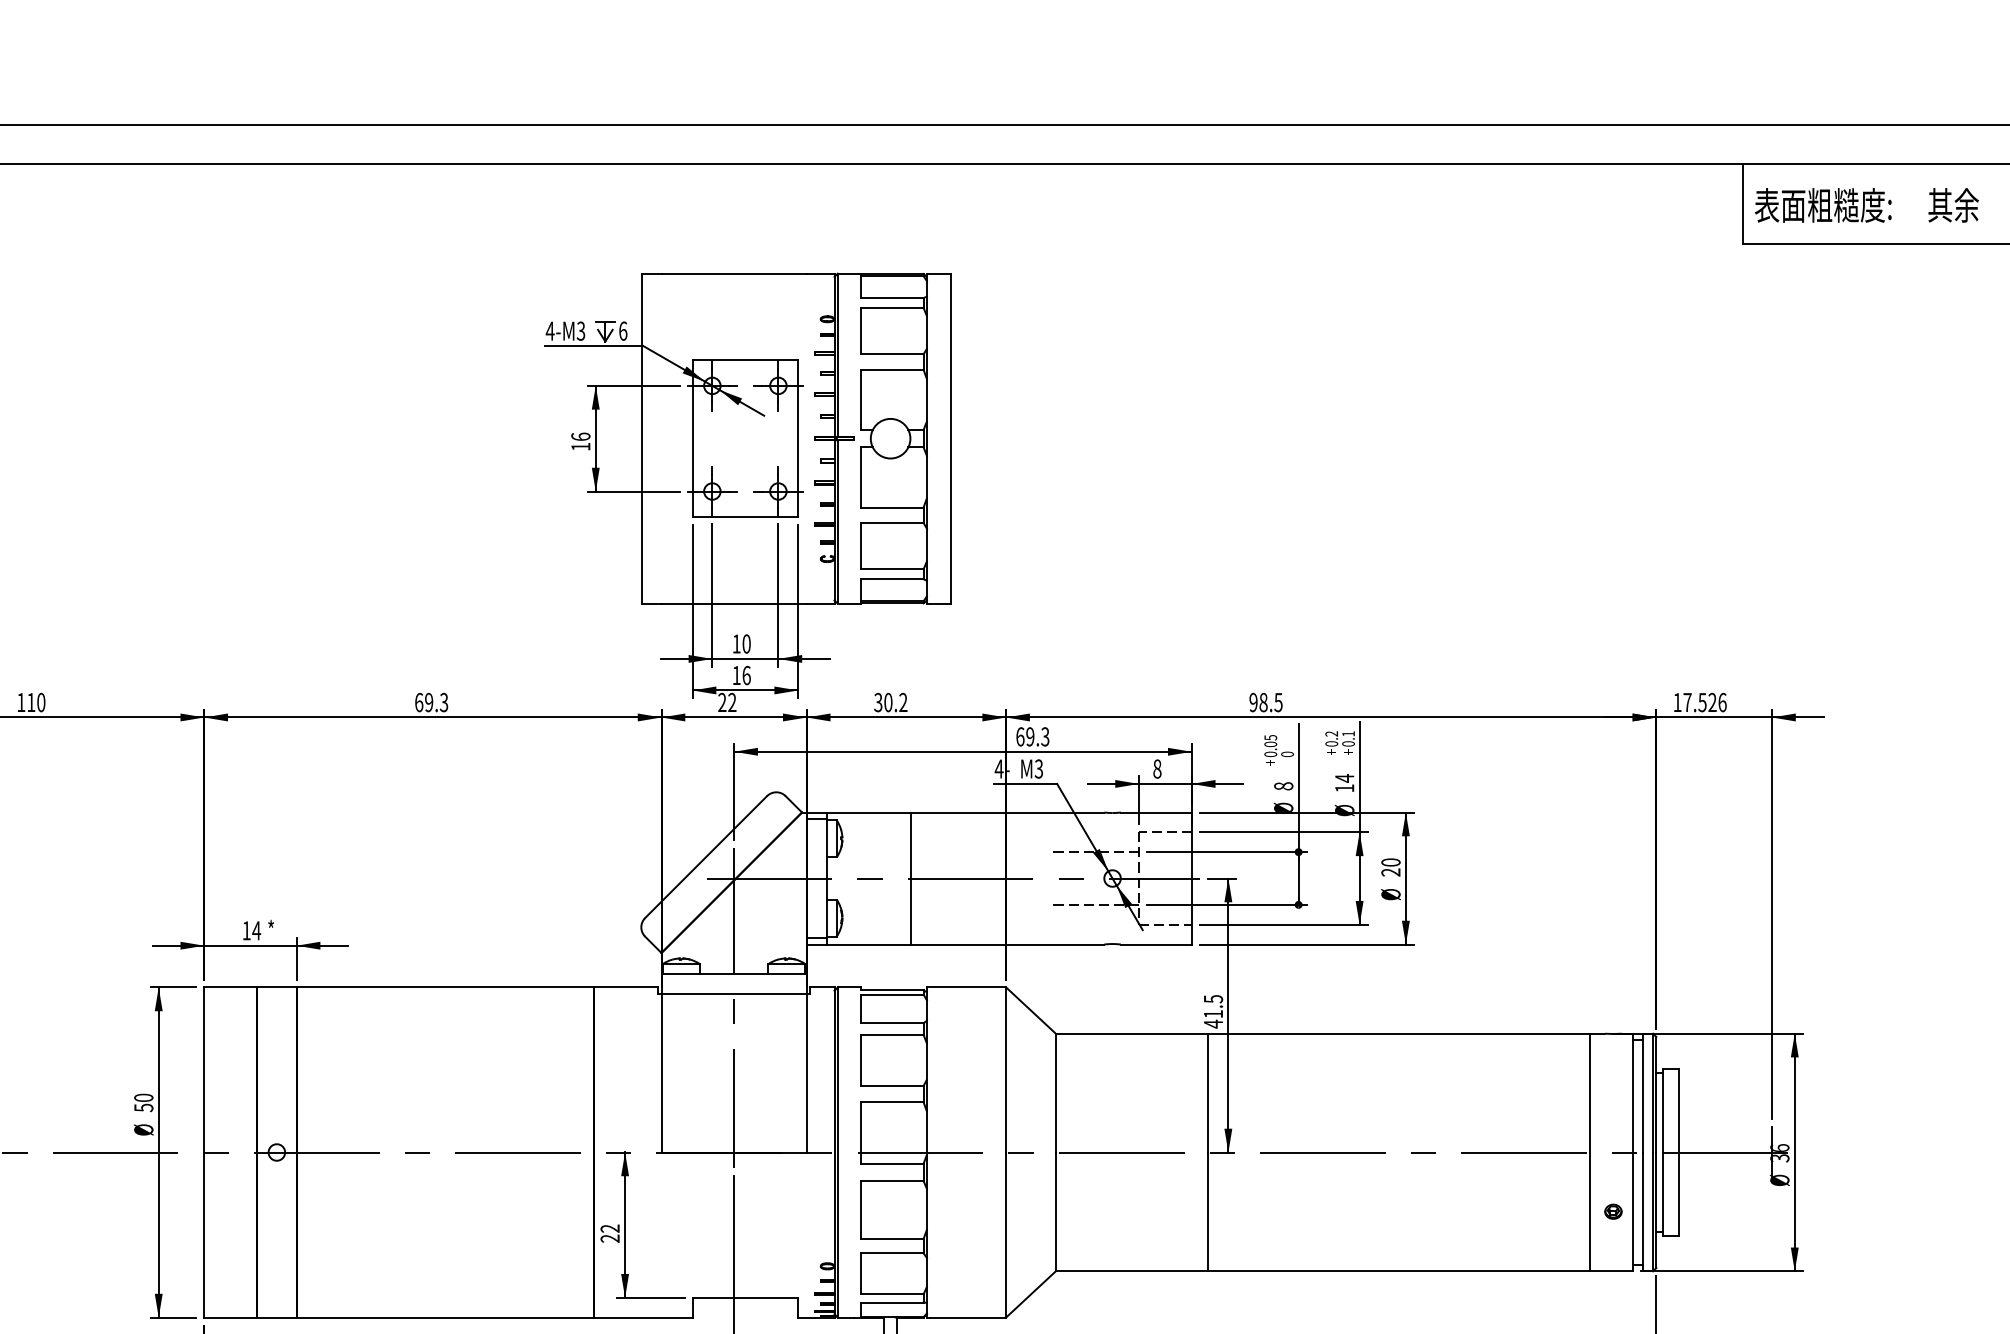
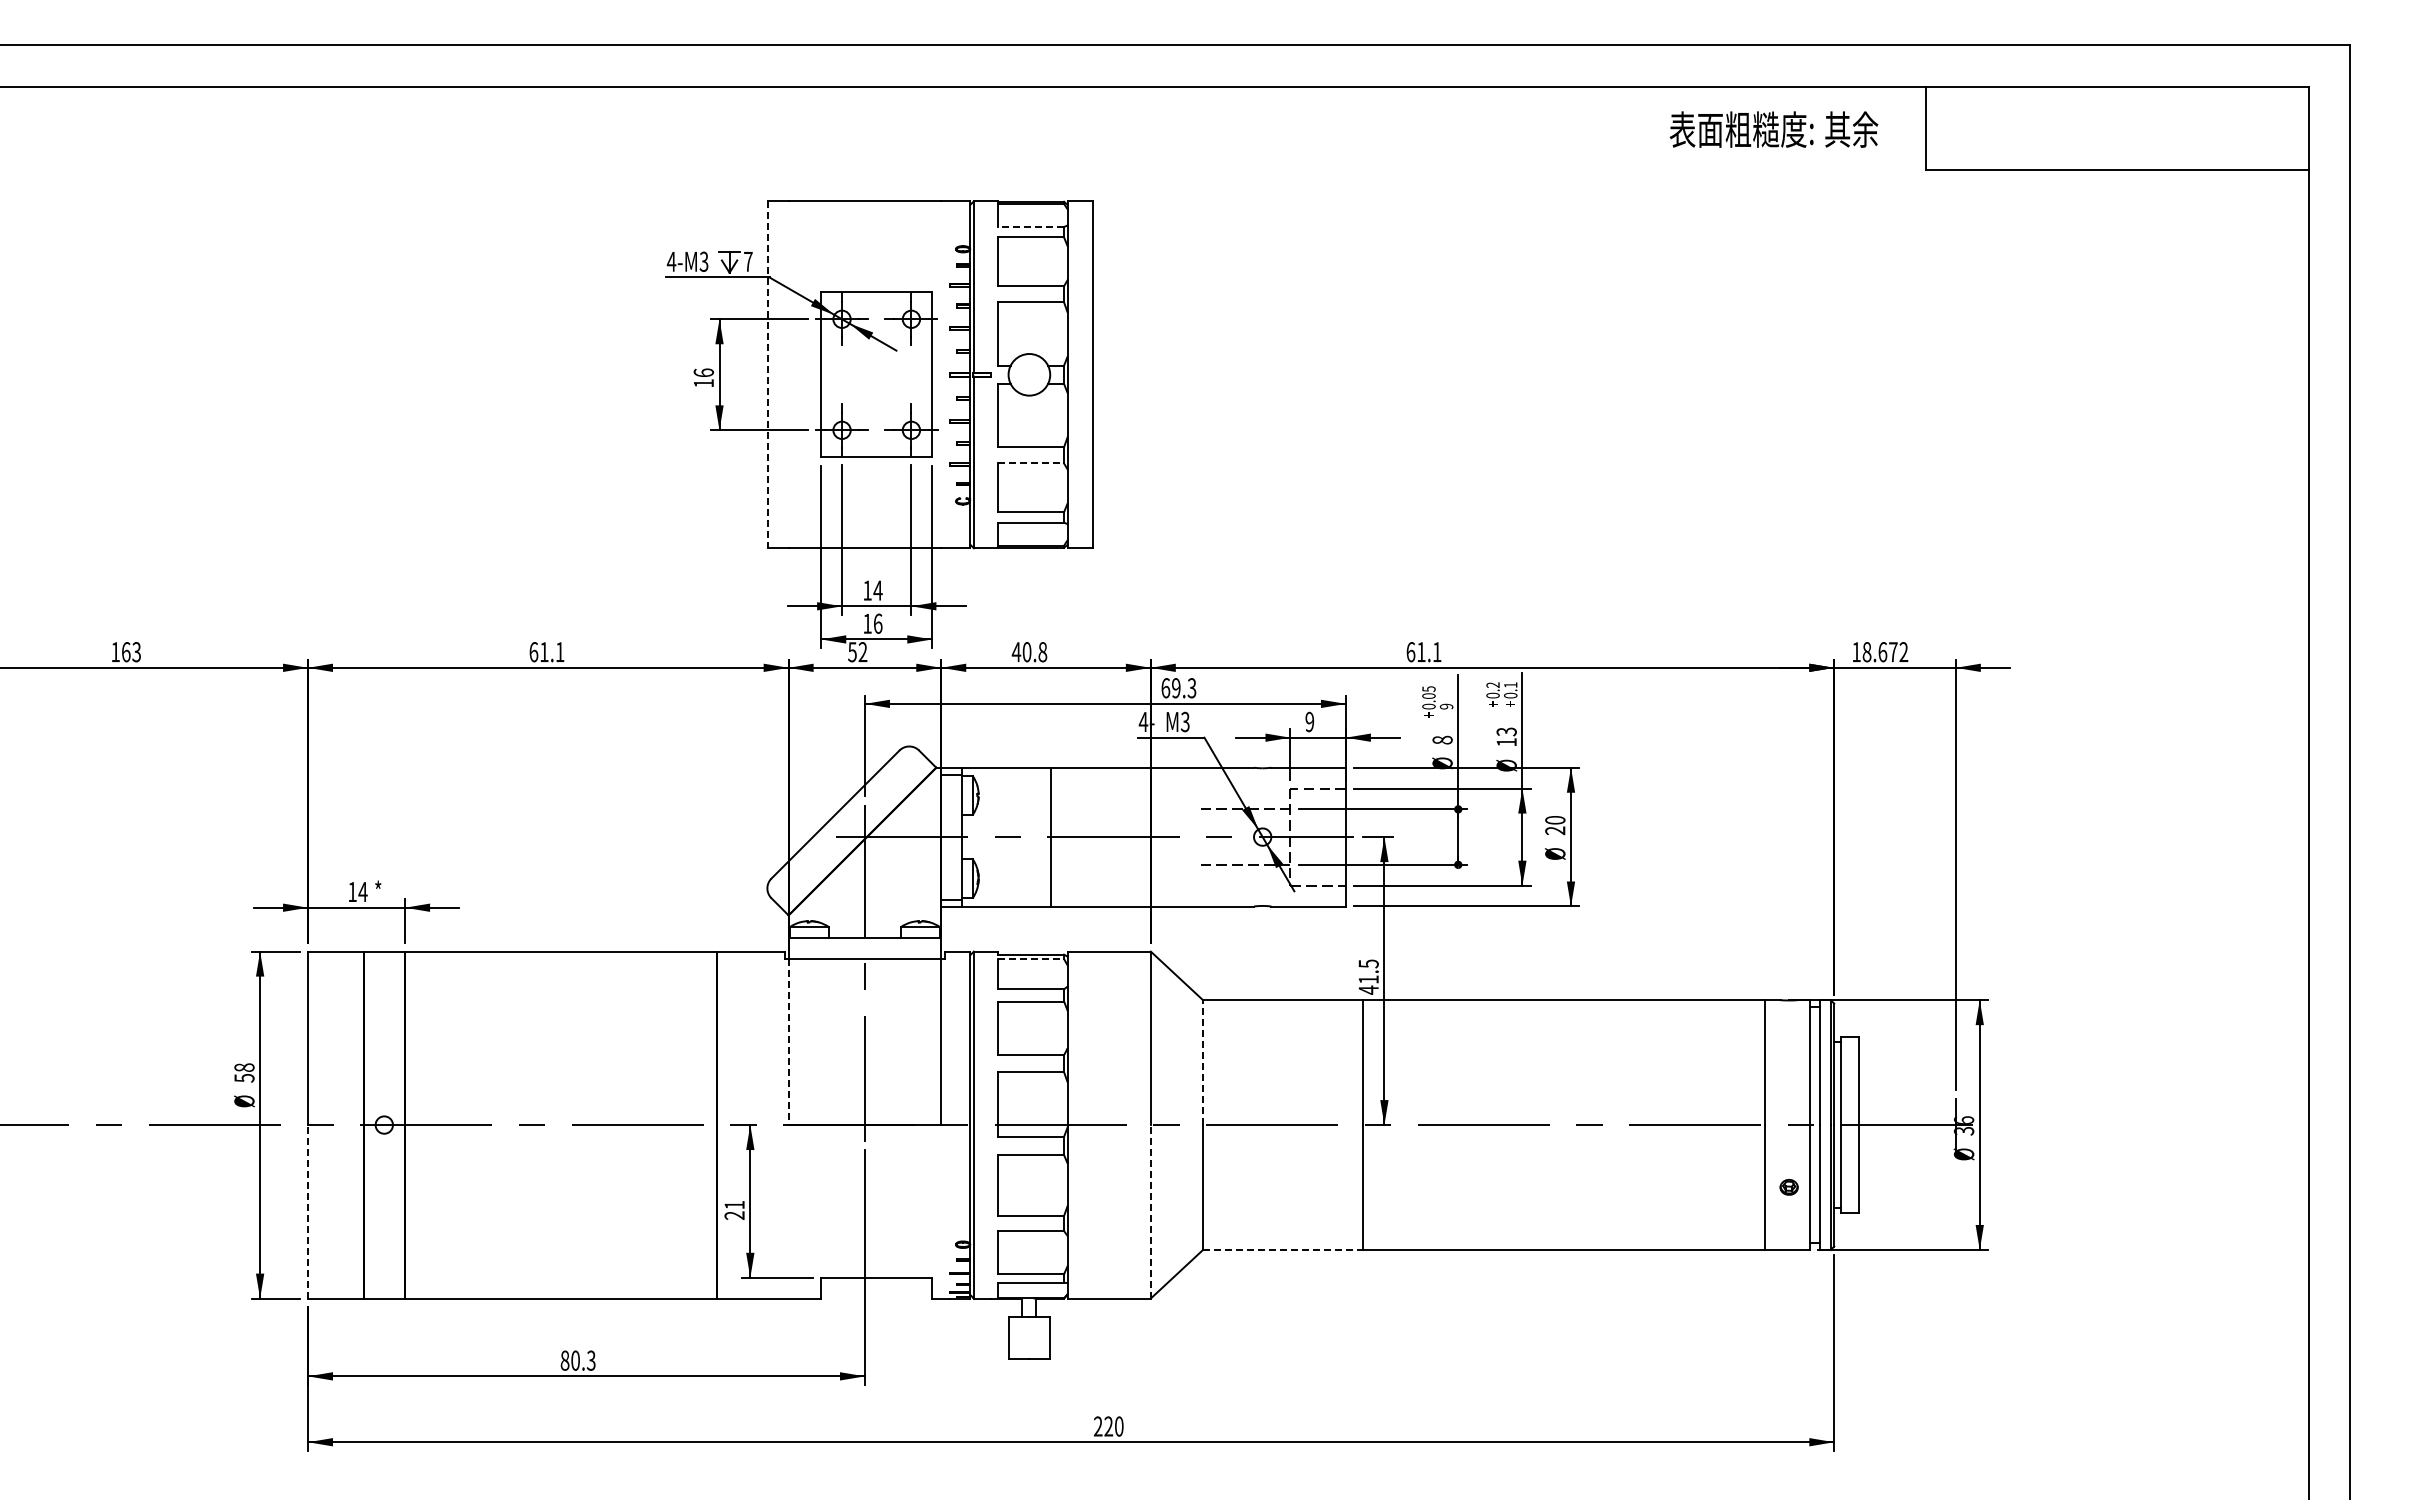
text: (1823, 205) -> (1741, 129), moved
text: (1953, 205) -> (1851, 129), moved
line: (892, 298) -> (1031, 227), solid -> dashed
text: (623, 330) -> (748, 261), 6 -> 7
line: (641, 439) -> (767, 375), solid -> dashed
line: (892, 523) -> (1031, 463), solid -> dashed
text: (746, 643) -> (877, 590), 10 -> 14
text: (36, 702) -> (131, 652), 110 -> 163
text: (436, 702) -> (552, 652), 69.3 -> 61.1
text: (722, 702) -> (852, 652), 22 -> 52
text: (890, 702) -> (1029, 652), 30.2 -> 40.8
text: (1265, 702) -> (1423, 652), 98.5 -> 61.1
text: (1705, 702) -> (1885, 652), 17.526 -> 18.672
text: (1287, 754) -> (1446, 706), 0 -> 9
text: (1157, 769) -> (1309, 722), 8 -> 9
text: (1344, 778) -> (1506, 731), 14 -> 13
line: (892, 994) -> (1031, 959), solid -> dashed
line: (661, 1073) -> (788, 1042), solid -> dashed
line: (1056, 1092) -> (1203, 1062), solid -> dashed
text: (143, 1097) -> (244, 1067), 50 -> 58
text: (610, 1228) -> (734, 1204), 22 -> 21
line: (203, 1234) -> (307, 1211), solid -> dashed
line: (1005, 1234) -> (1150, 1211), solid -> dashed
line: (1131, 1270) -> (1282, 1249), solid -> dashed

